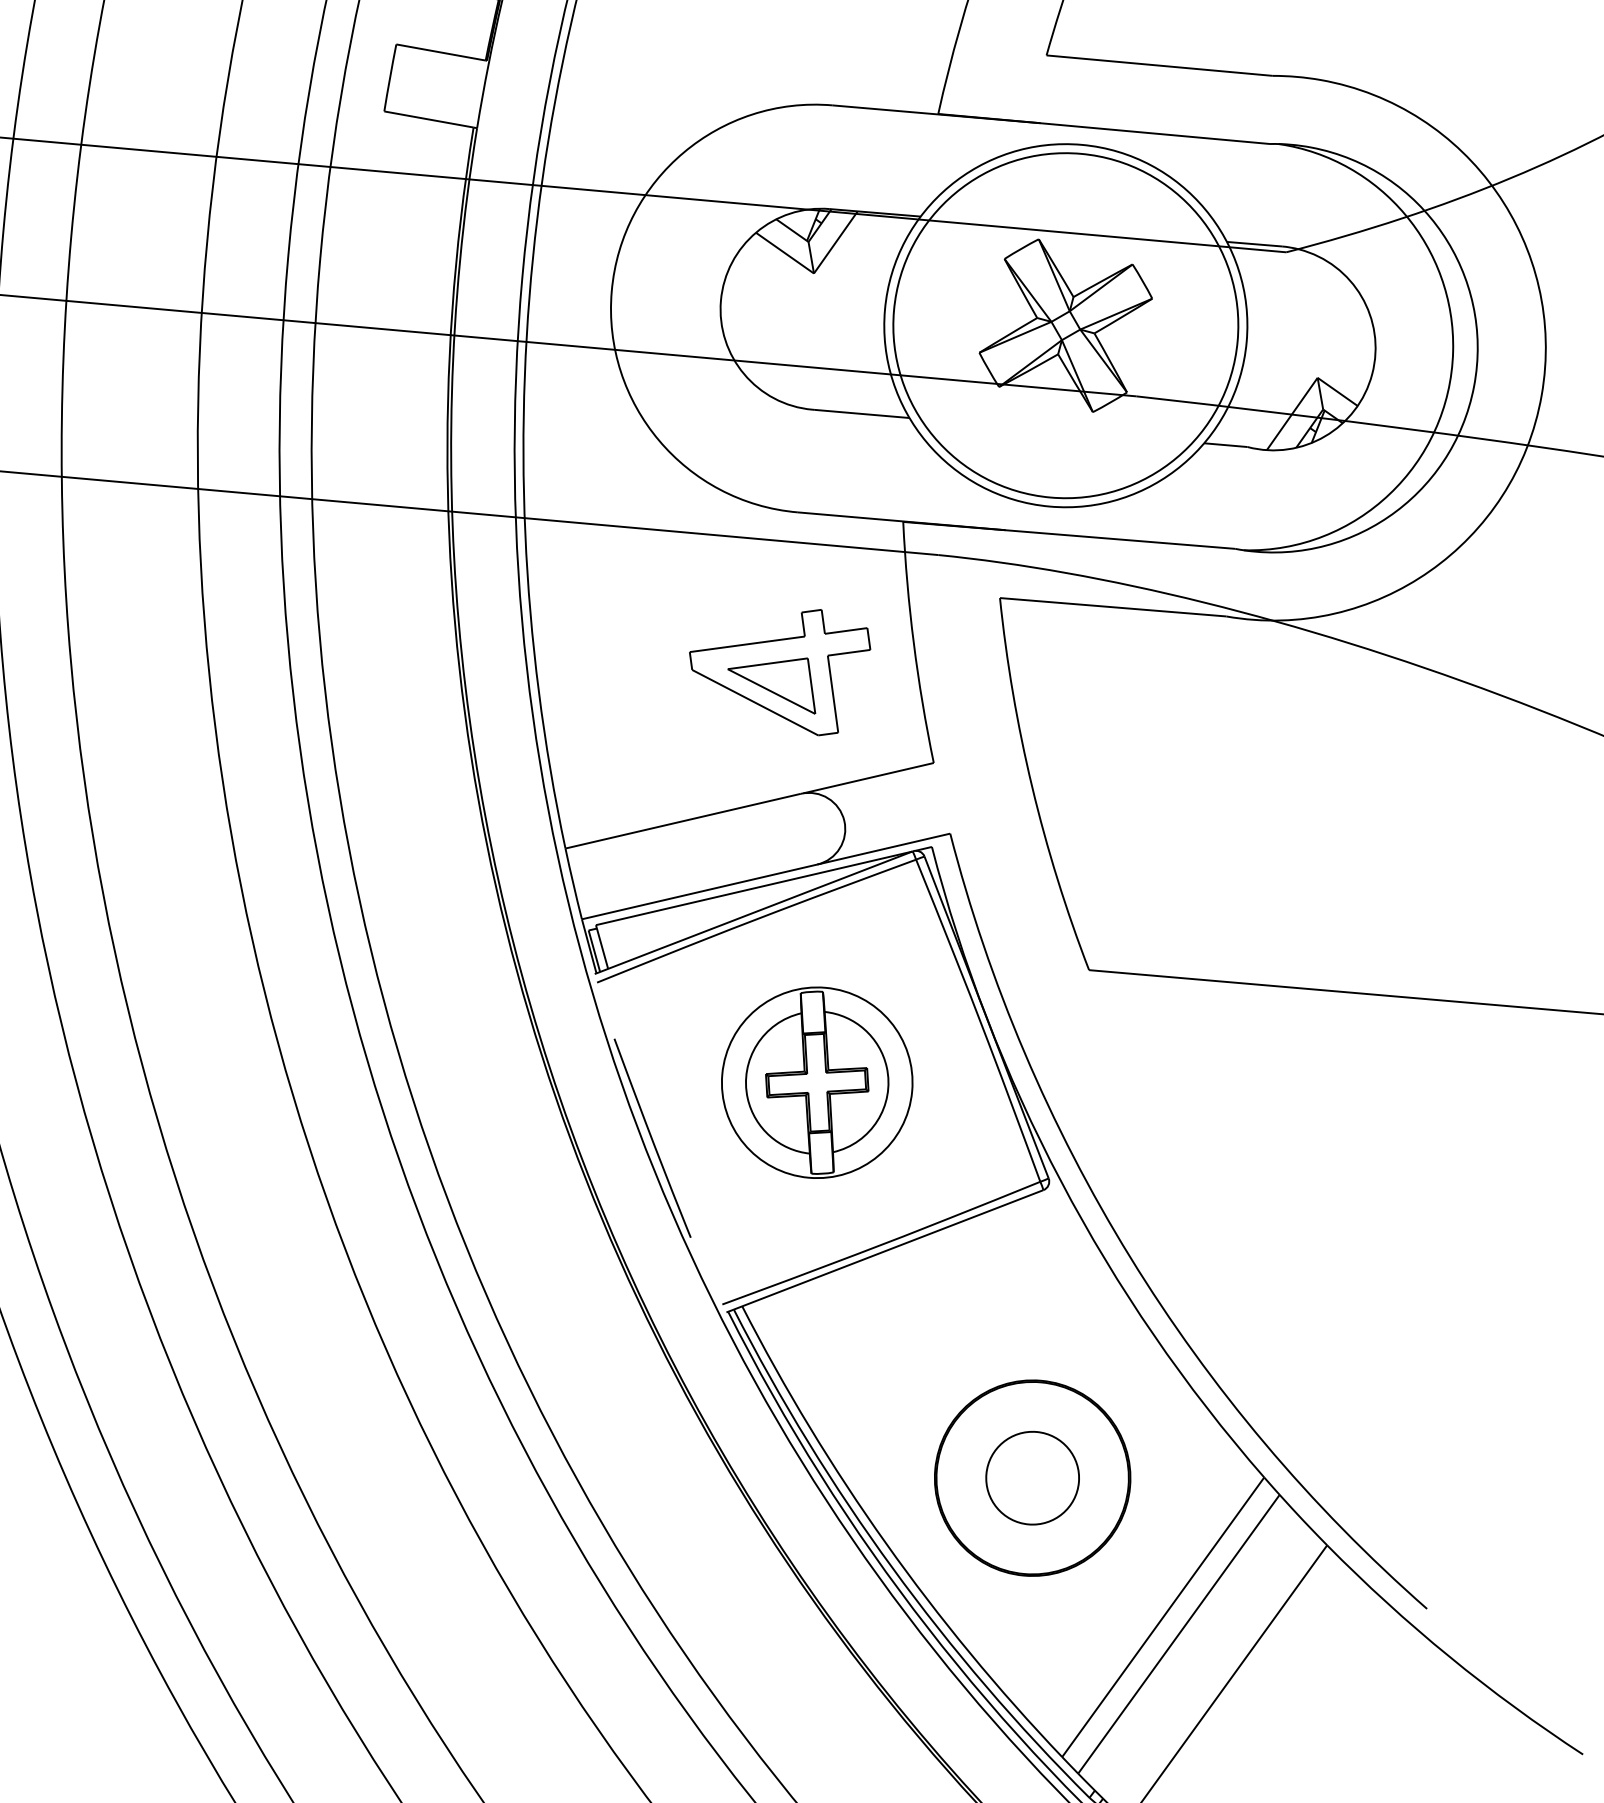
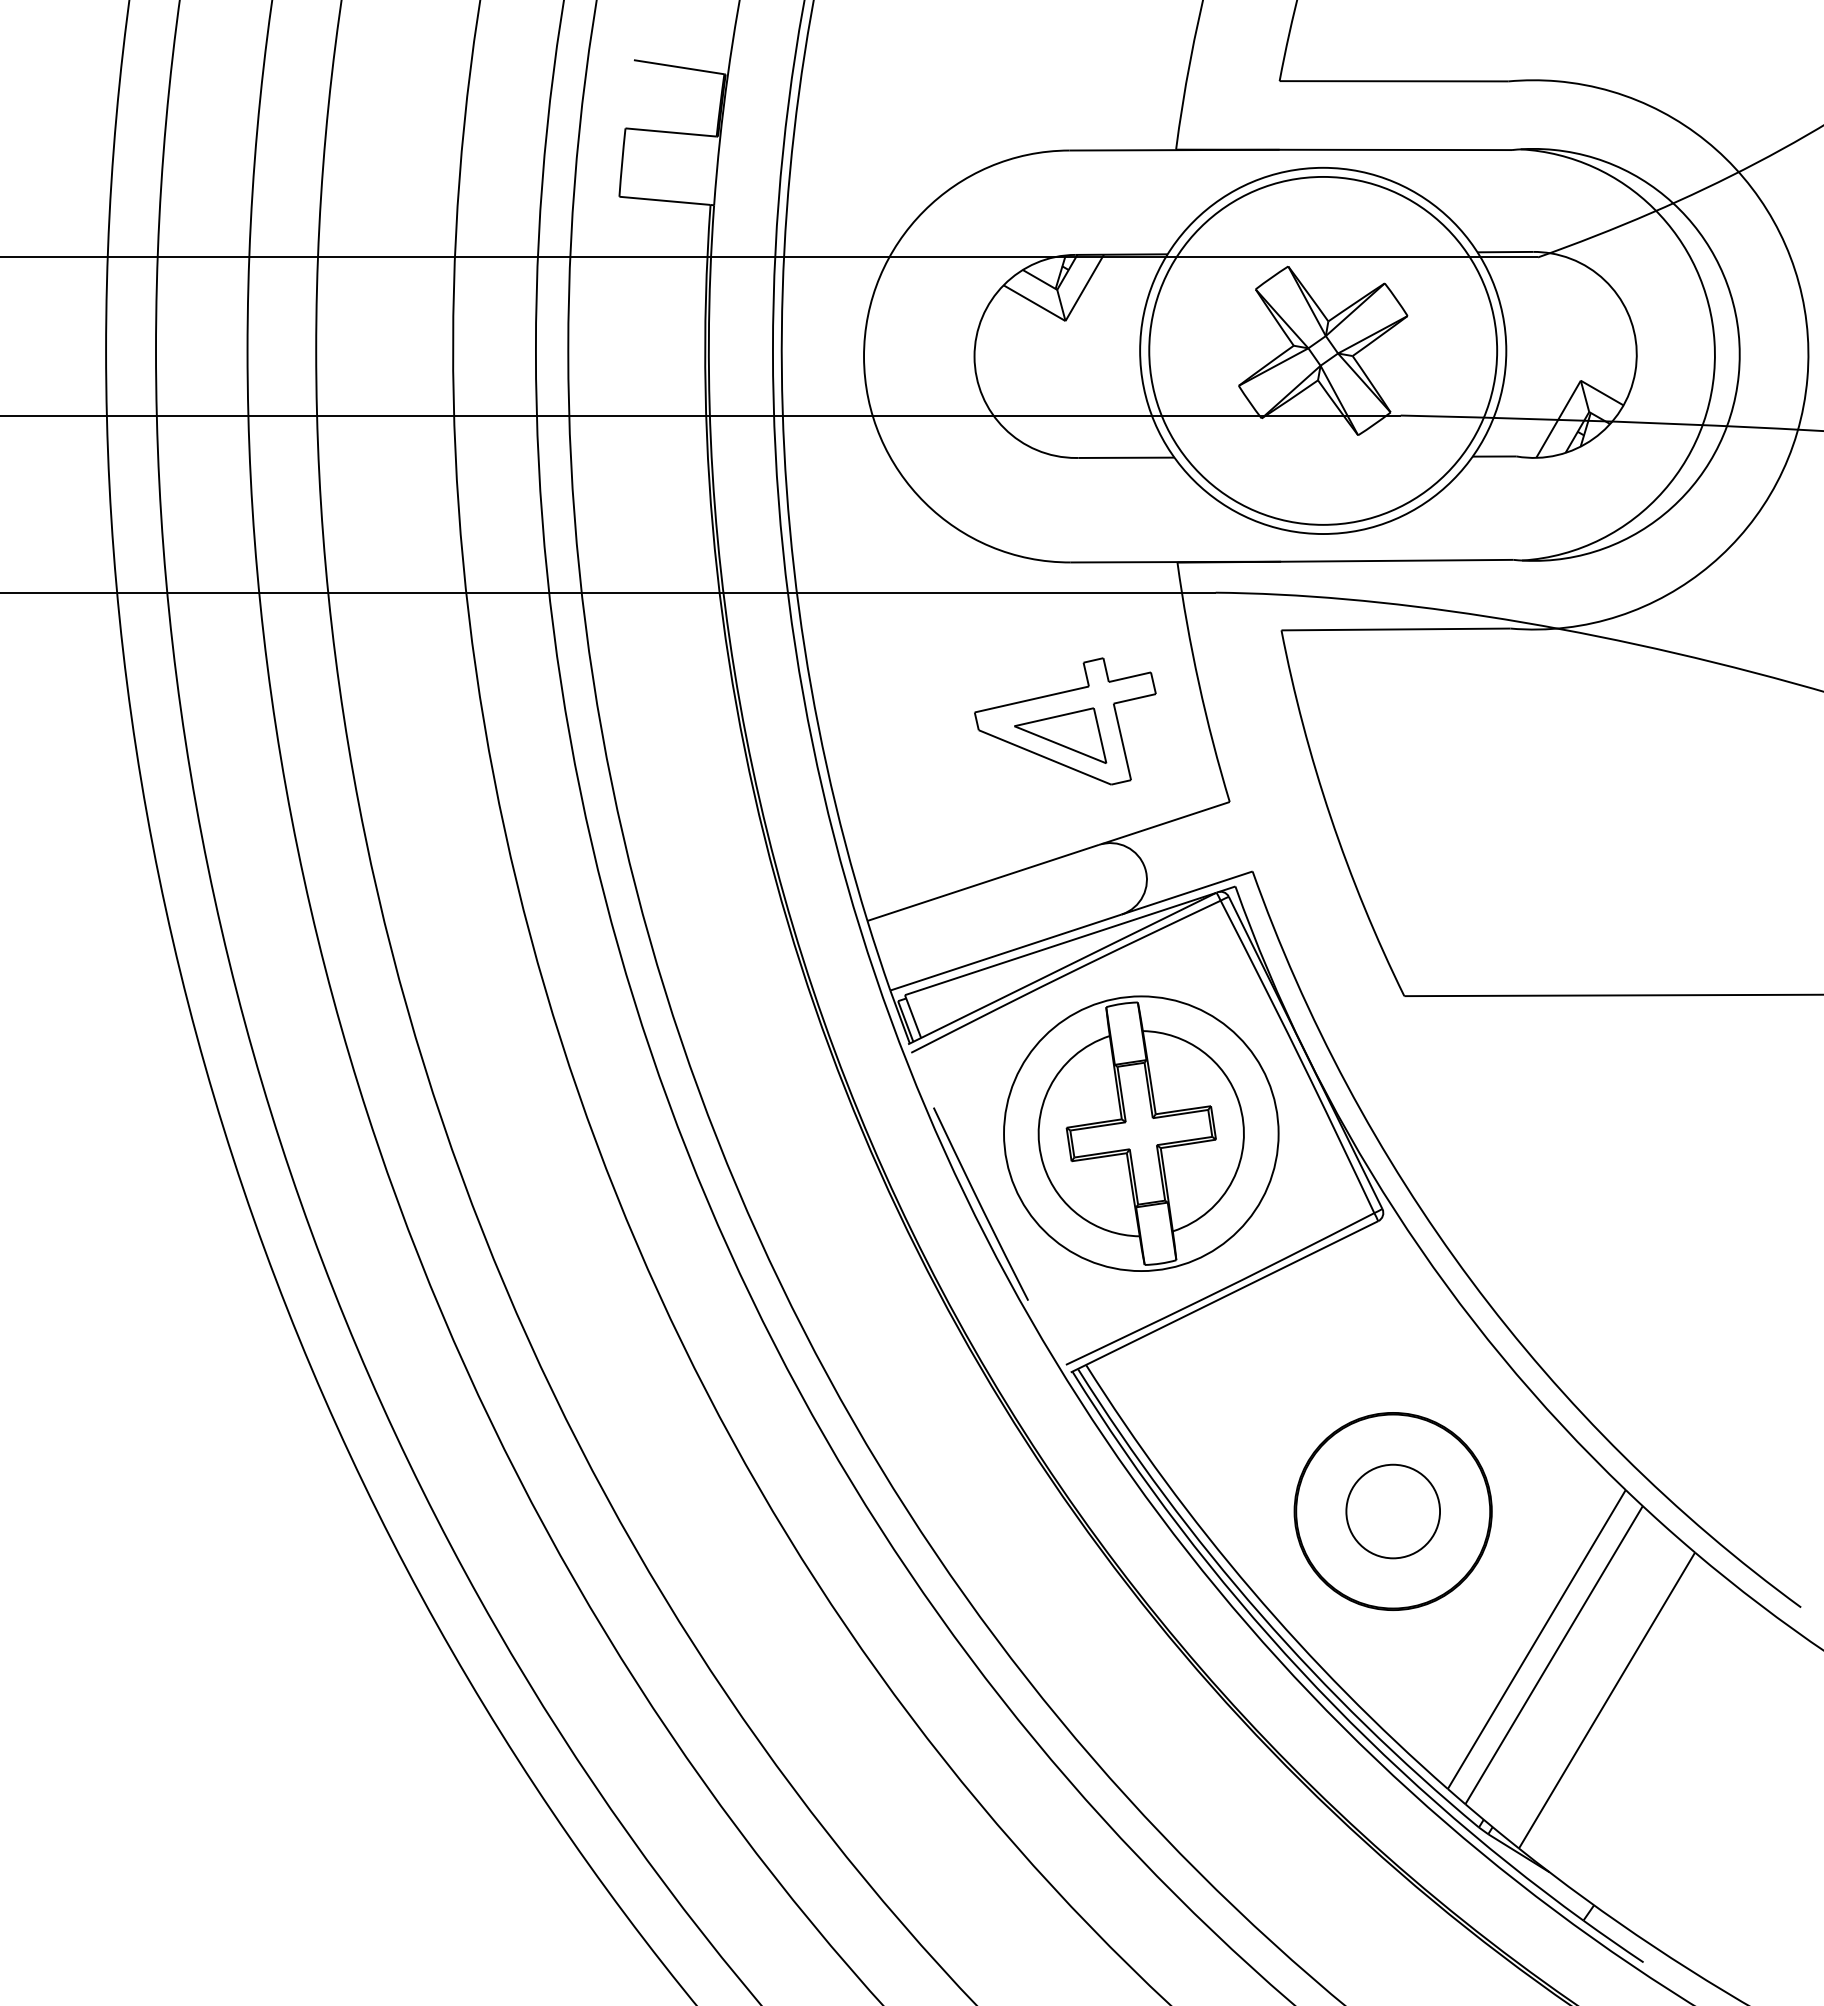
part: (817, 1082) -> (1141, 1133), size x1.43

